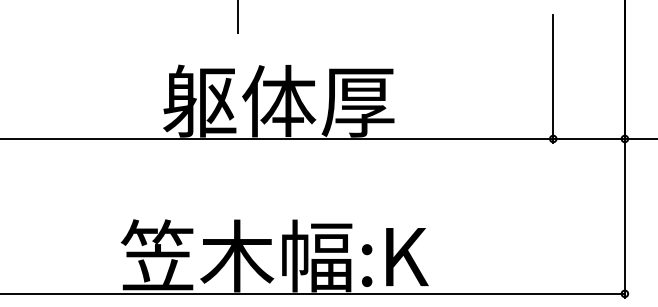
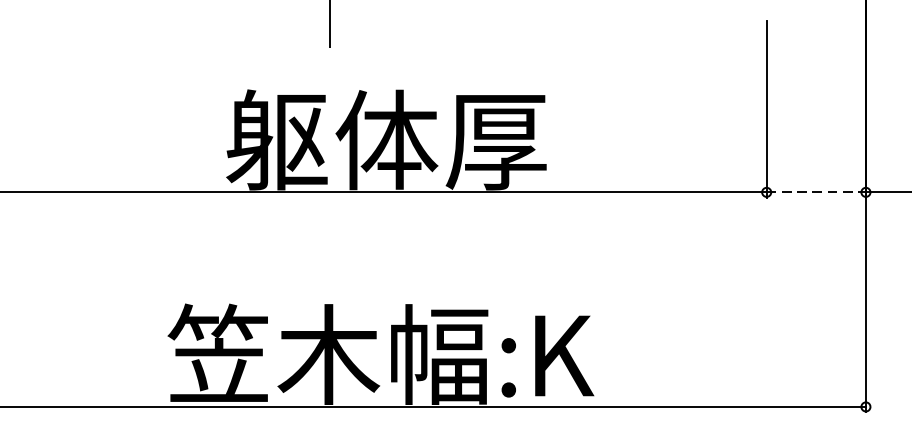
line: (589, 138) -> (816, 191), solid -> dashed

